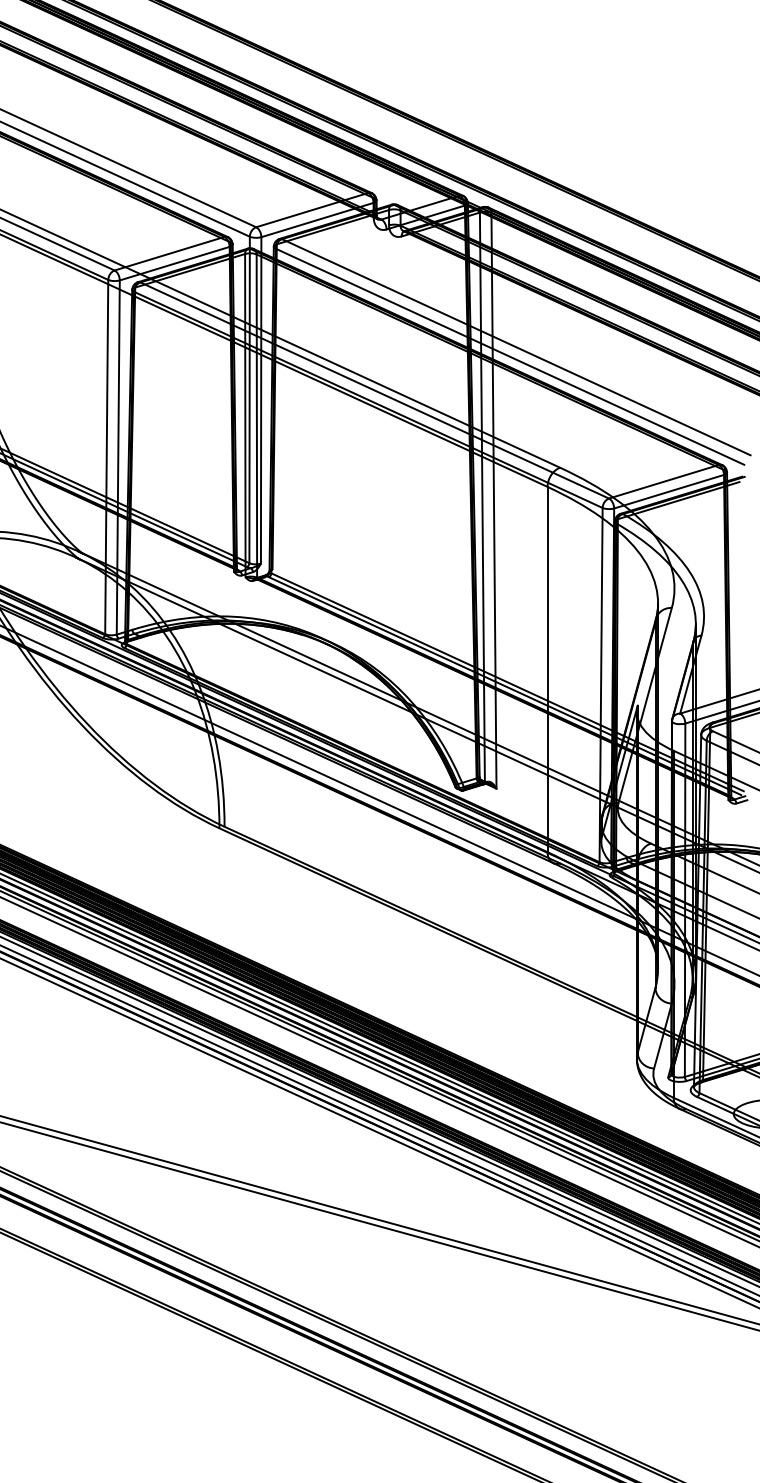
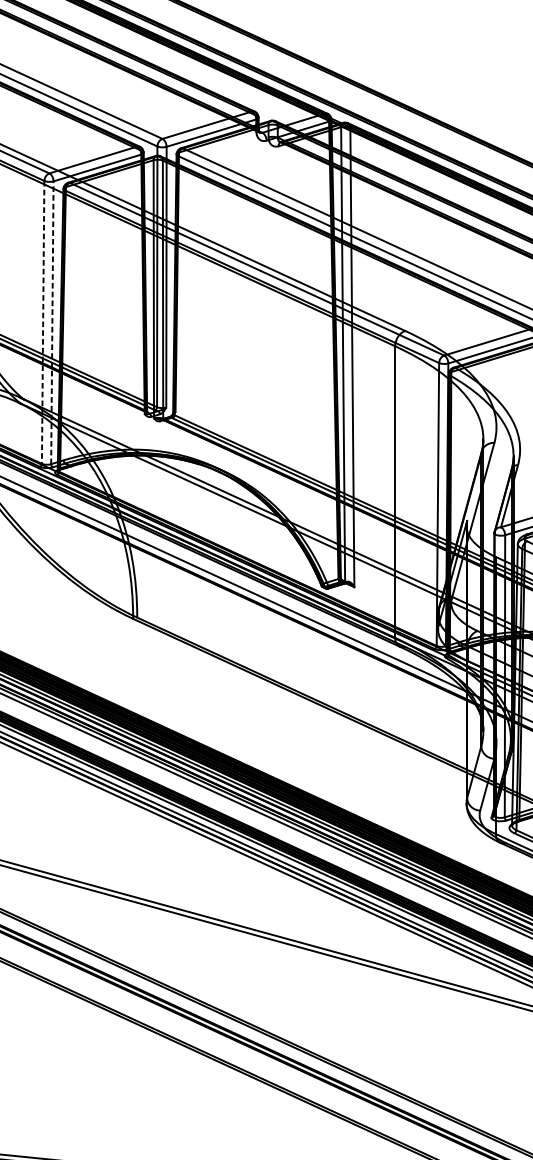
line: (106, 457) -> (42, 322), solid -> dashed
line: (118, 457) -> (52, 322), solid -> dashed

